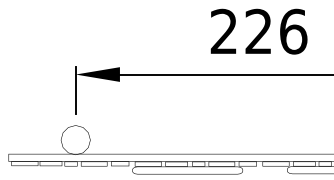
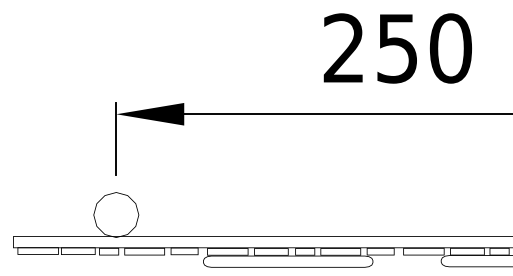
text: (276, 31) -> (424, 48), 226 -> 250

